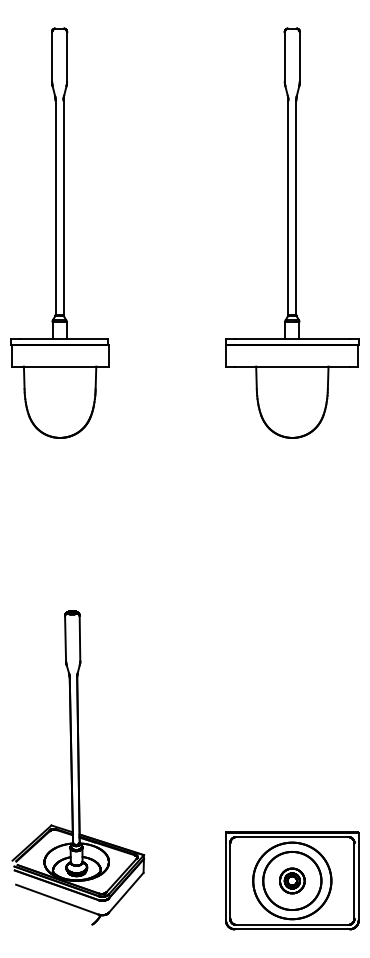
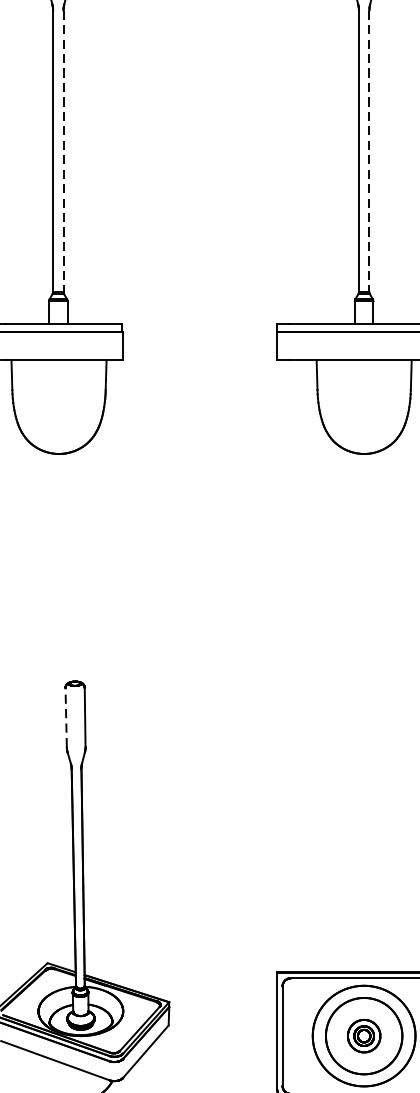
line: (63, 208) -> (63, 152), solid -> dashed
line: (296, 208) -> (369, 152), solid -> dashed
line: (65, 638) -> (66, 717), solid -> dashed

